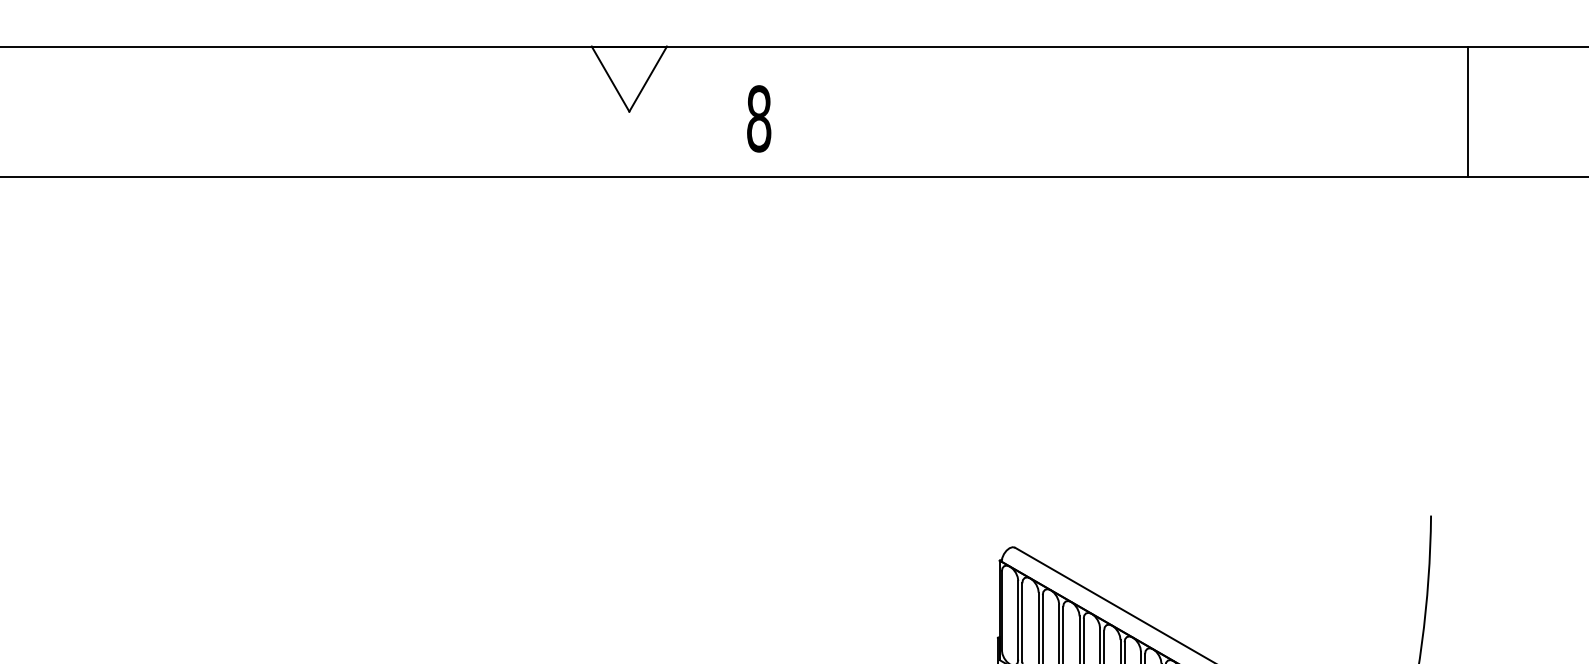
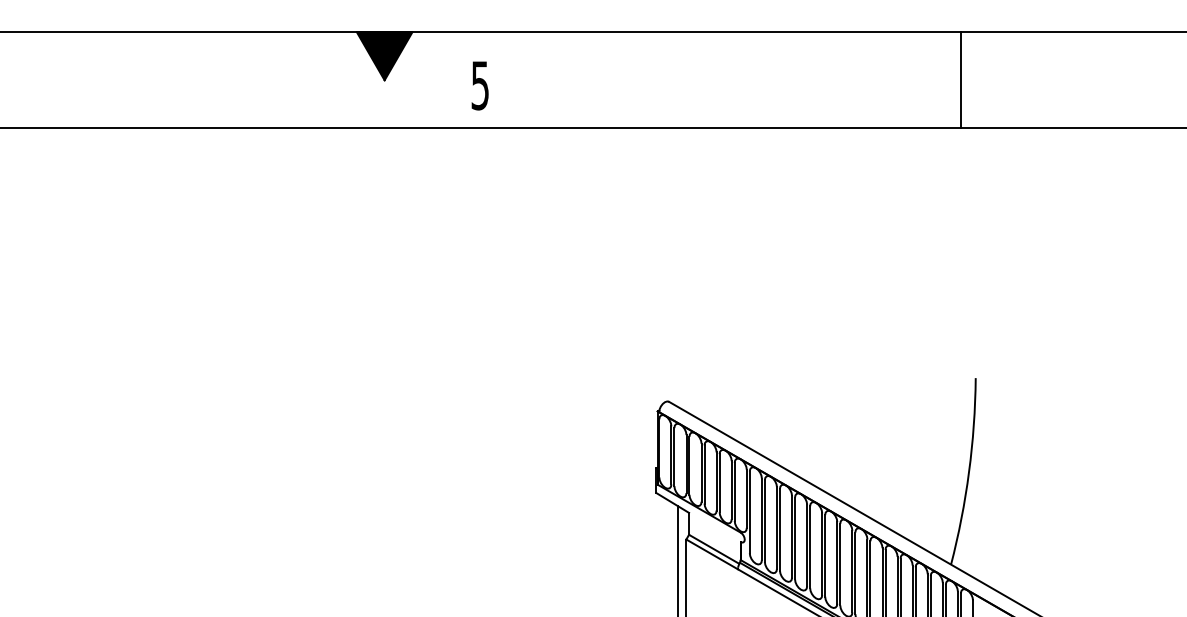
fill: (629, 79) -> (384, 56), added
line: (1468, 111) -> (961, 80), moved
text: (759, 118) -> (480, 85), 8 -> 5

